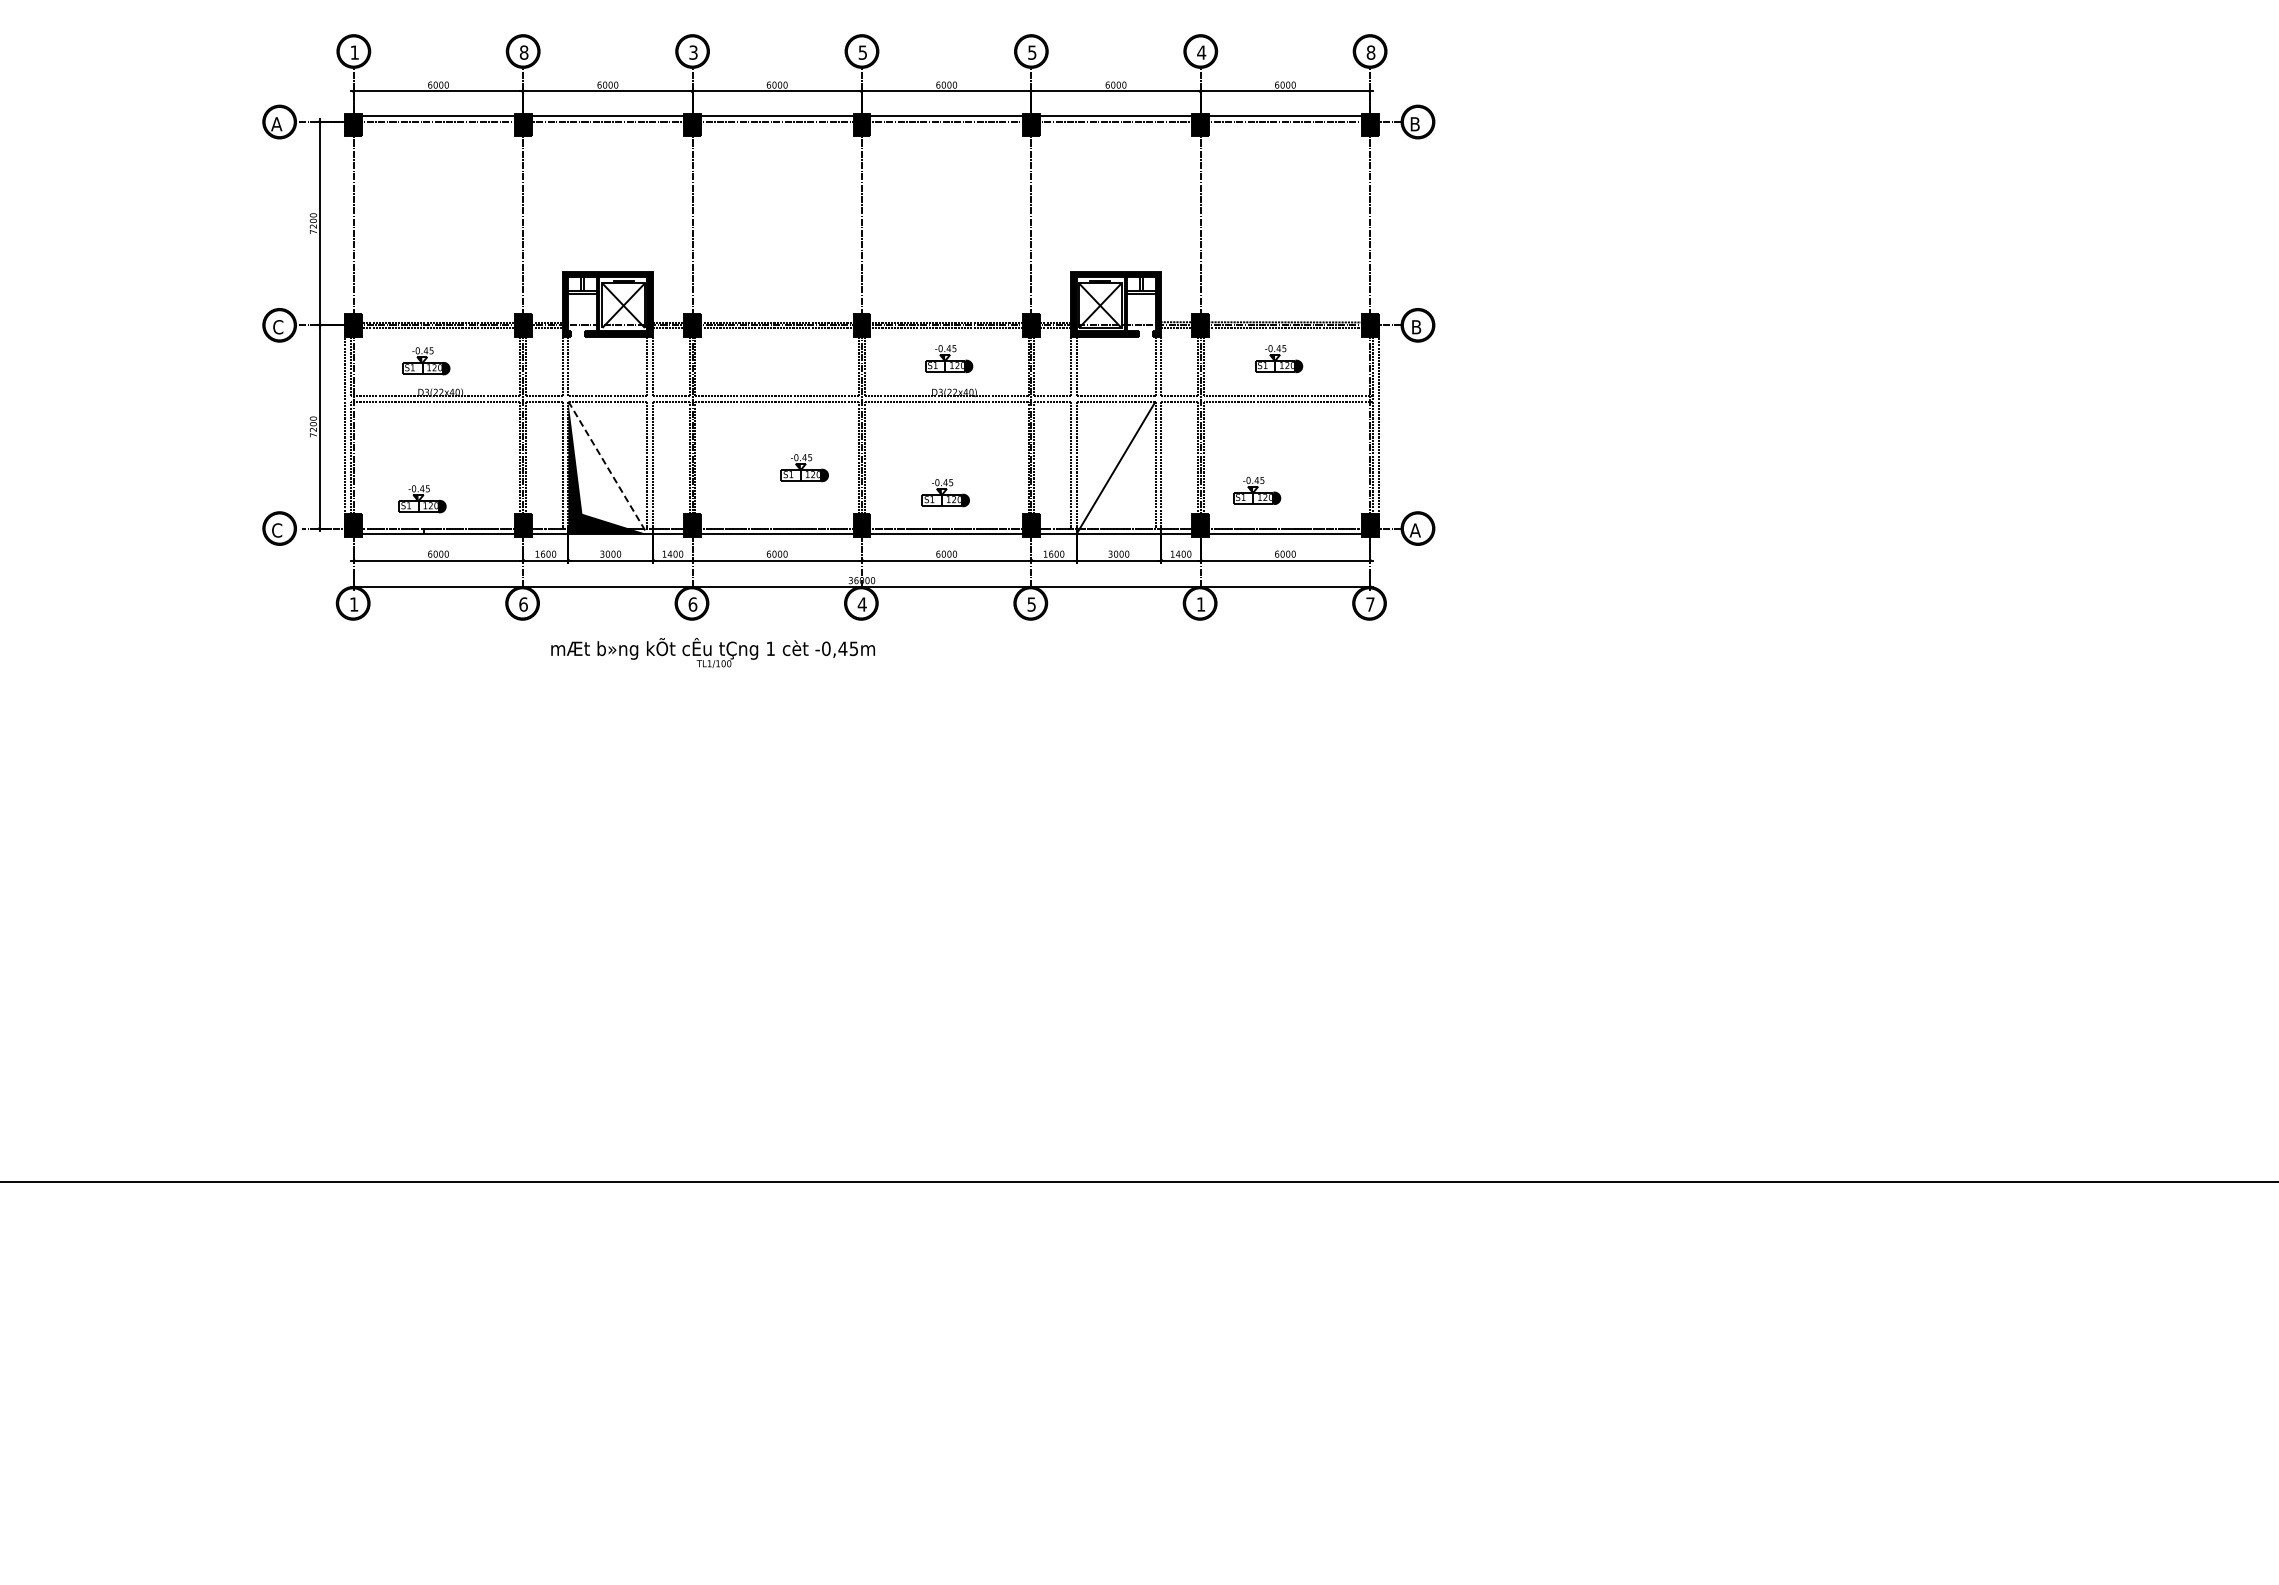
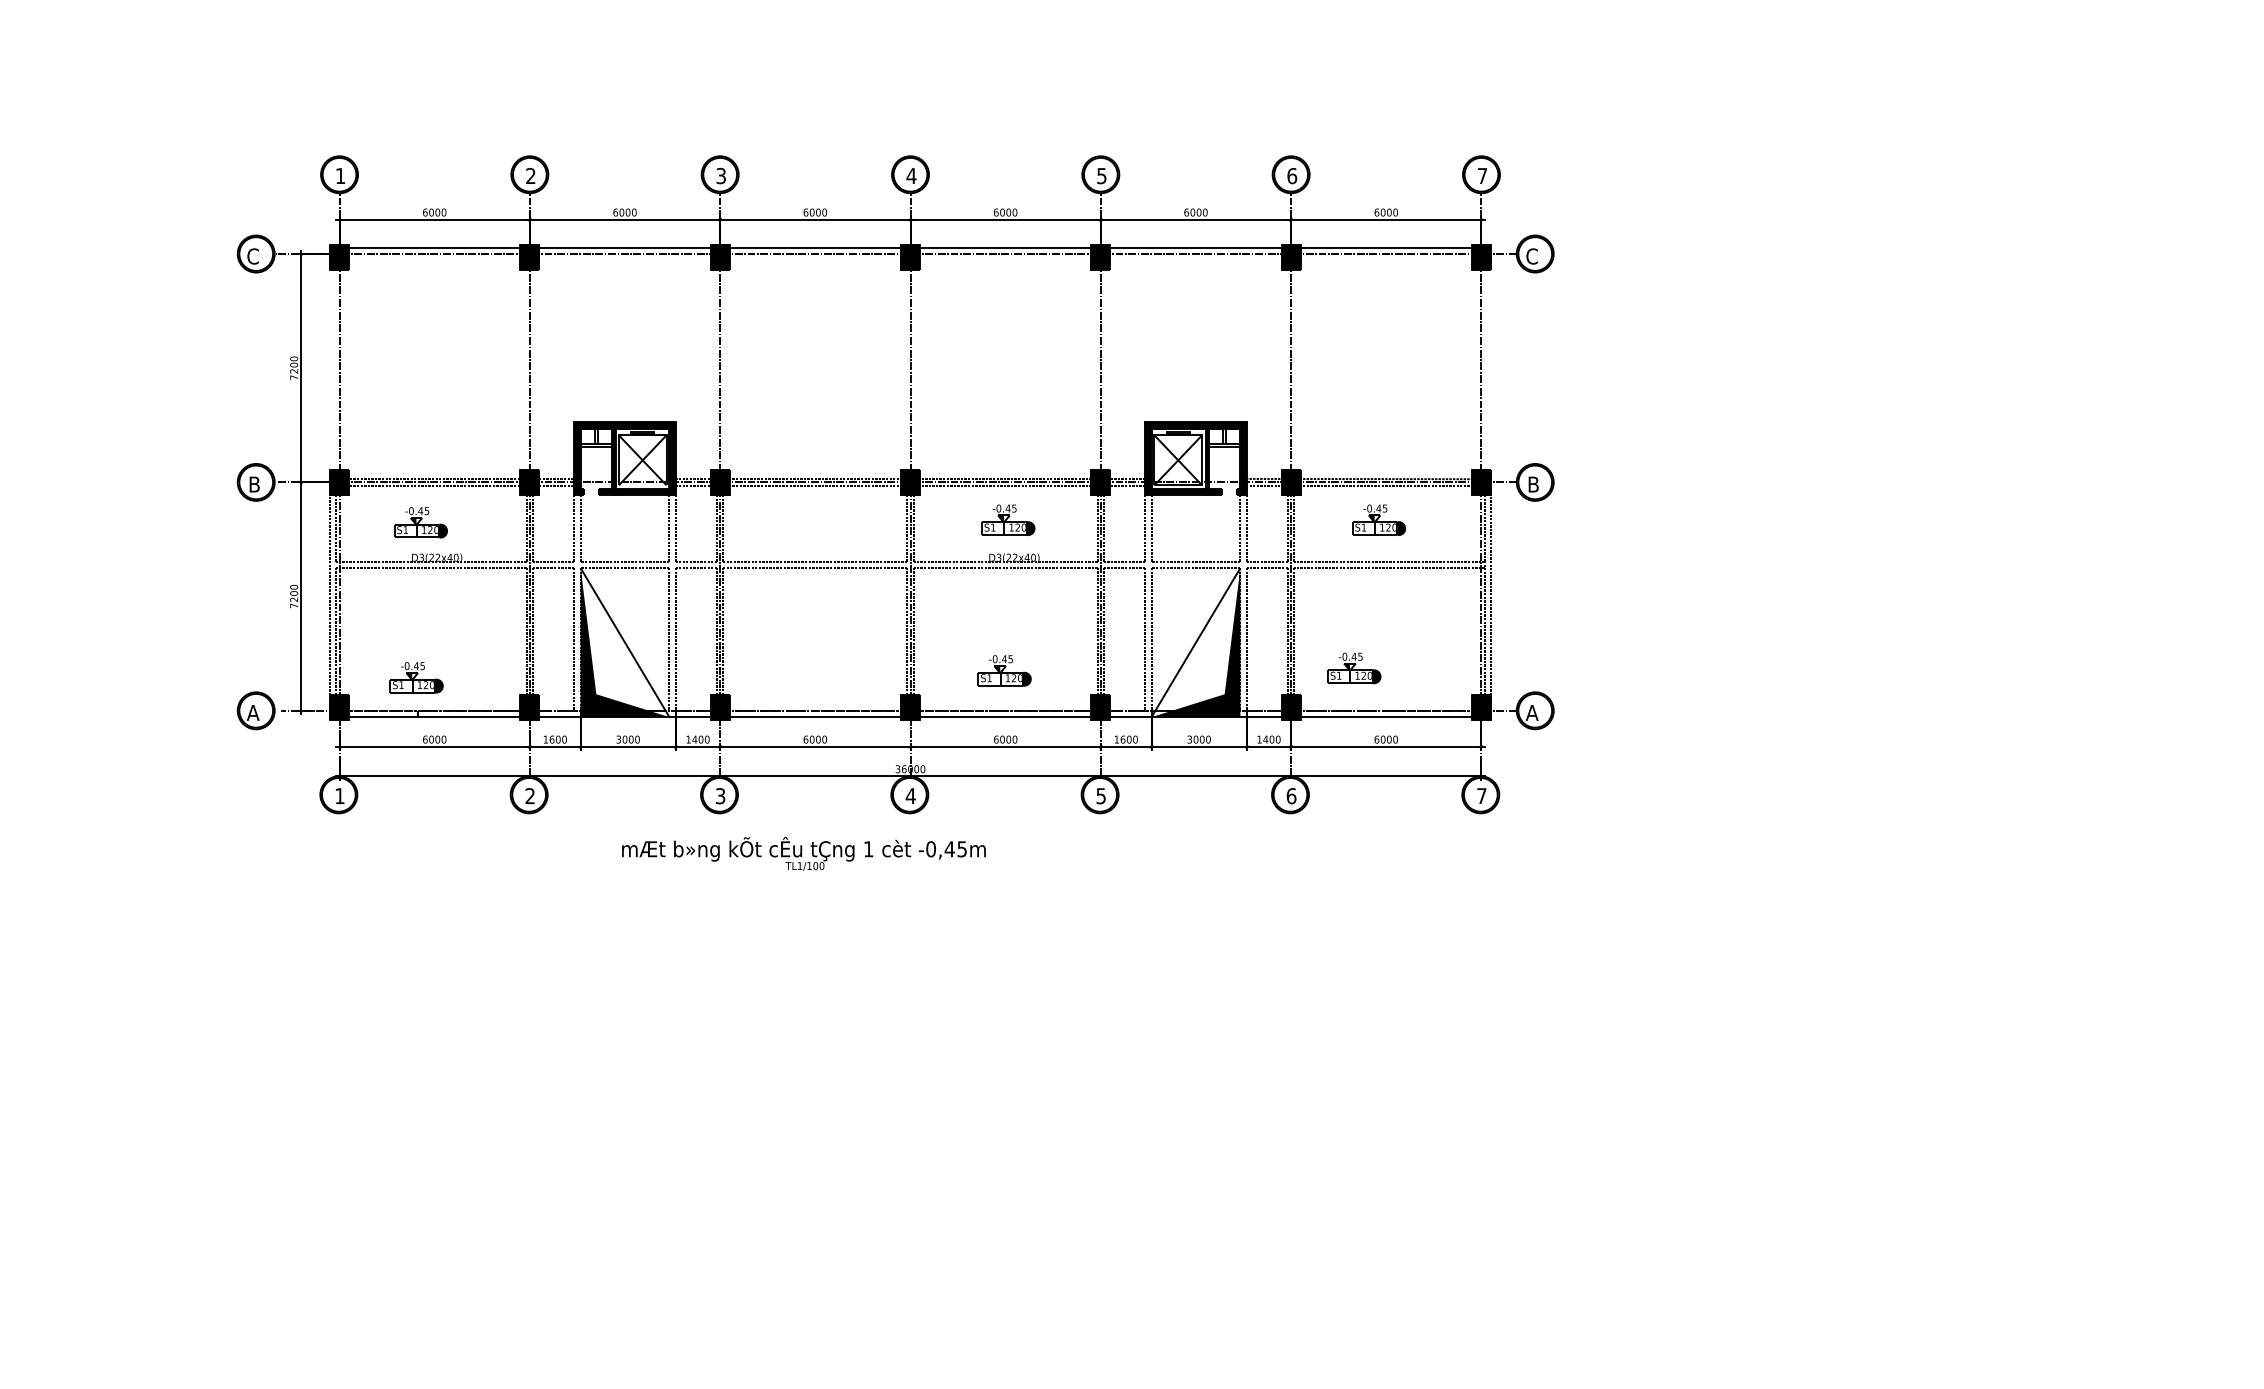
text: (523, 52) -> (530, 175), 8 -> 2
text: (862, 52) -> (911, 175), 5 -> 4
text: (1201, 52) -> (1291, 175), 4 -> 6
text: (1370, 52) -> (1481, 175), 8 -> 7
text: (276, 124) -> (252, 256), A -> C
text: (1415, 124) -> (1532, 256), B -> C
text: (278, 327) -> (254, 484), C -> B
fill: (1115, 467) -> (1195, 642), added
line: (608, 468) -> (625, 643), dashed -> solid
part: (804, 468) -> (845, 643), removed
text: (276, 530) -> (252, 712), C -> A
text: (523, 604) -> (530, 796), 6 -> 2
text: (692, 604) -> (720, 796), 6 -> 3
text: (1200, 604) -> (1290, 796), 1 -> 6
text: (712, 652) -> (803, 853), moved

